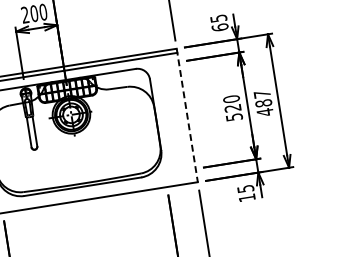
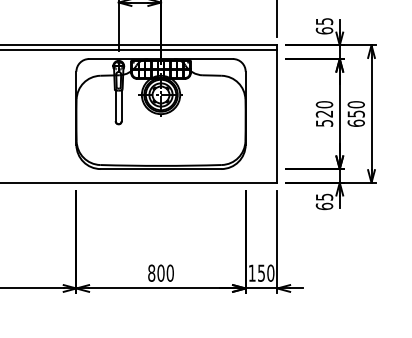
text: (263, 103) -> (355, 114), 487 -> 650
line: (187, 115) -> (277, 114), dashed -> solid
text: (247, 197) -> (324, 206), 15 -> 65

